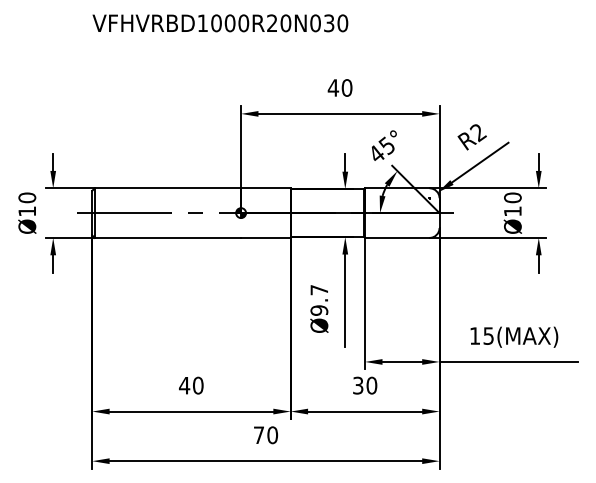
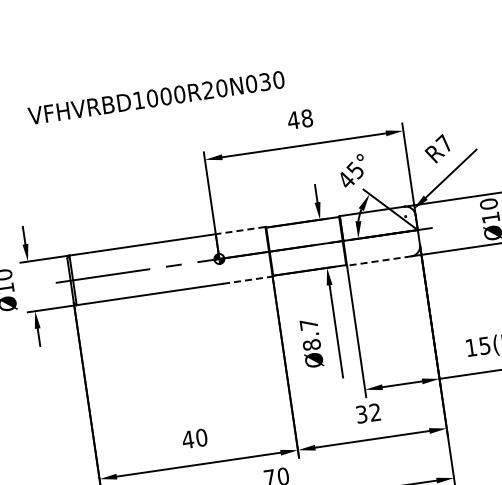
text: (220, 23) -> (156, 98), moved
text: (346, 87) -> (306, 118), 40 -> 48
text: (477, 132) -> (444, 143), R2 -> R7
line: (265, 188) -> (240, 230), solid -> dashed
line: (265, 237) -> (247, 279), solid -> dashed
line: (396, 237) -> (378, 260), solid -> dashed
text: (319, 310) -> (312, 344), Ø9.7 -> Ø8.7
text: (371, 385) -> (374, 412), 30 -> 32

